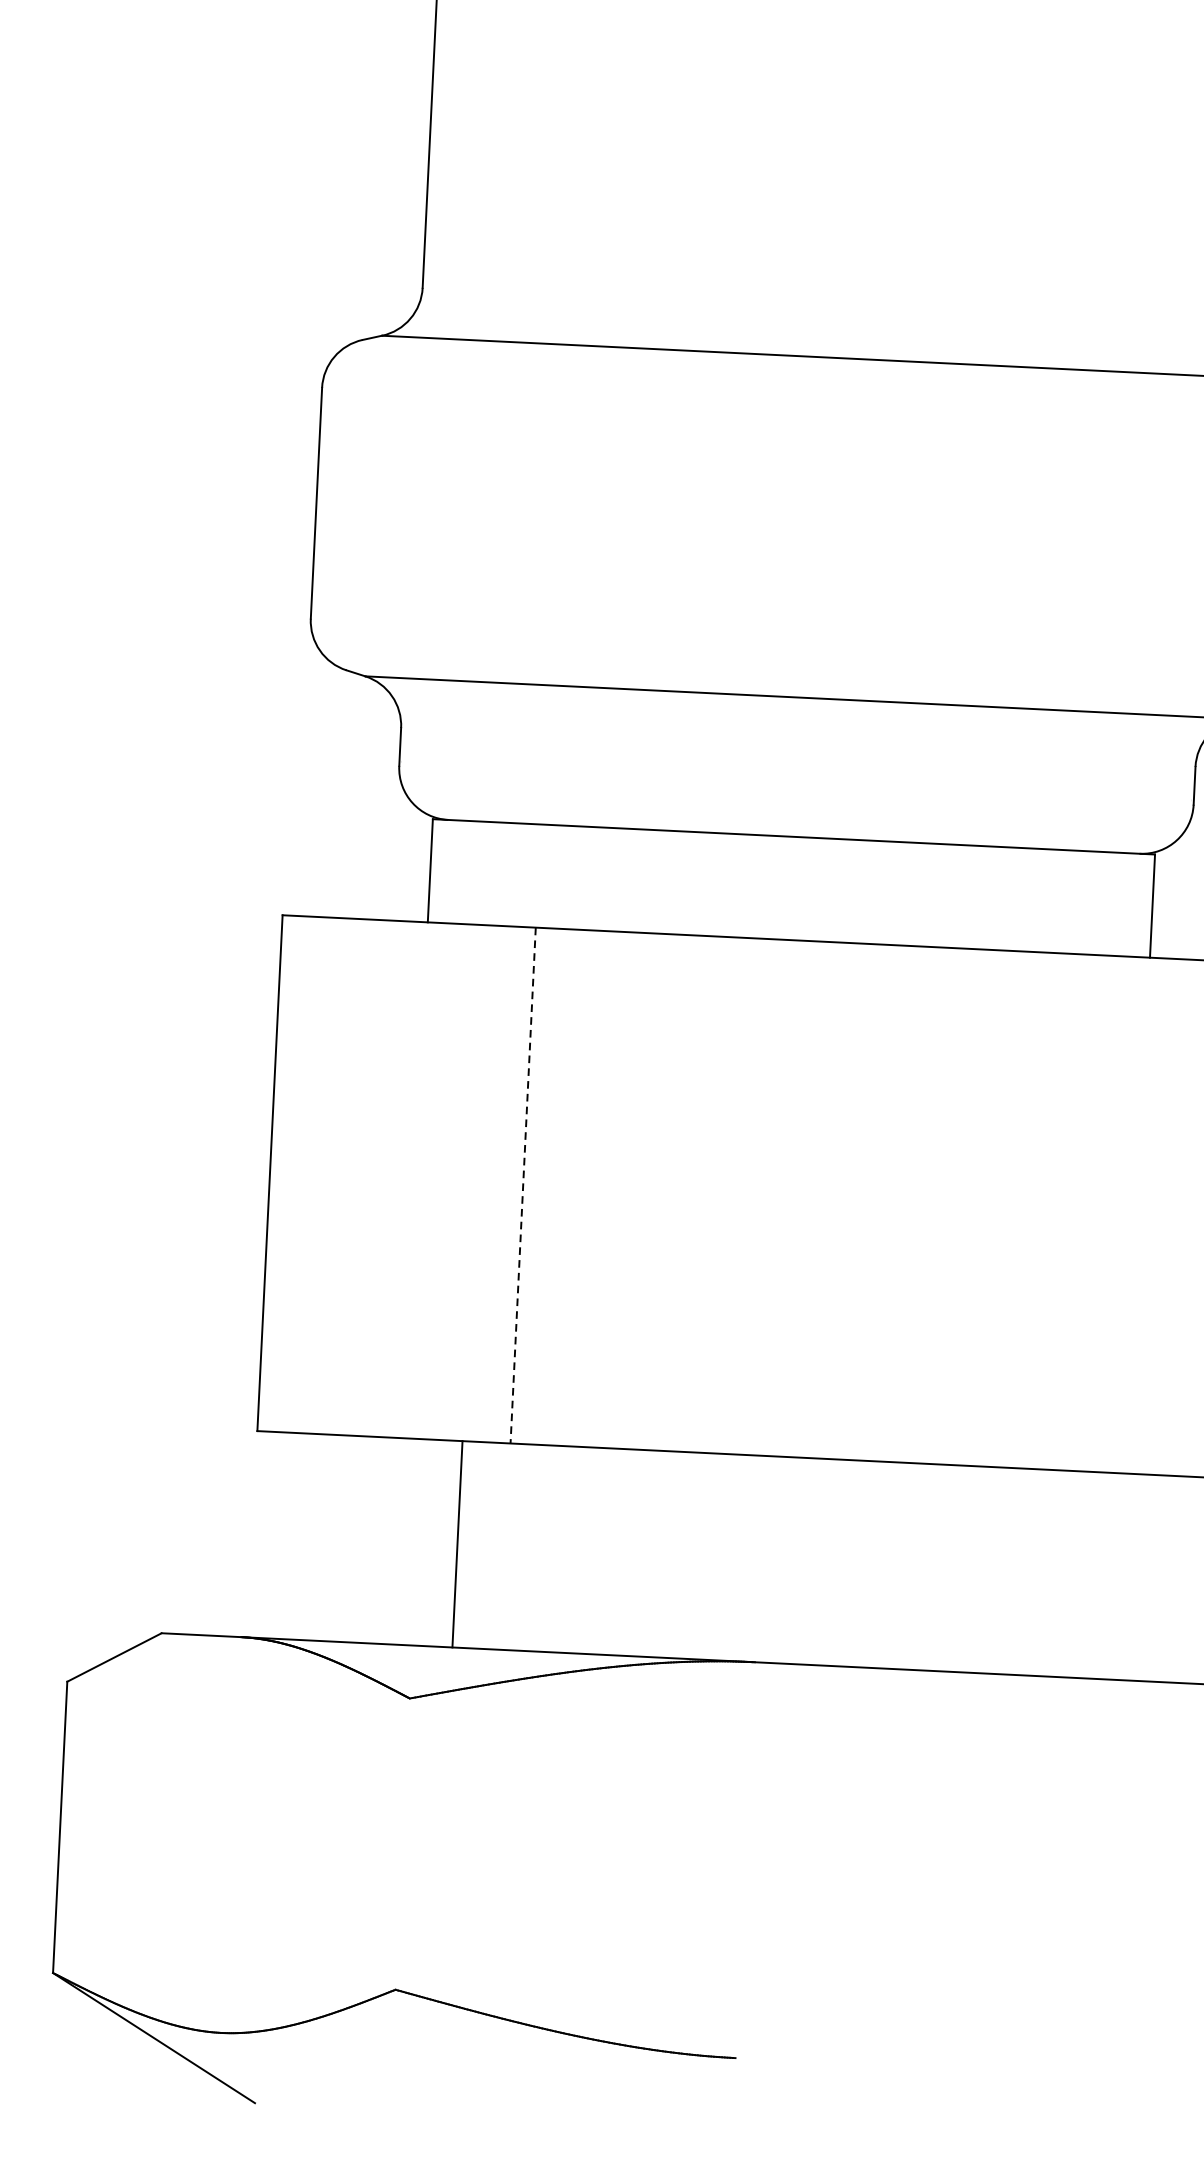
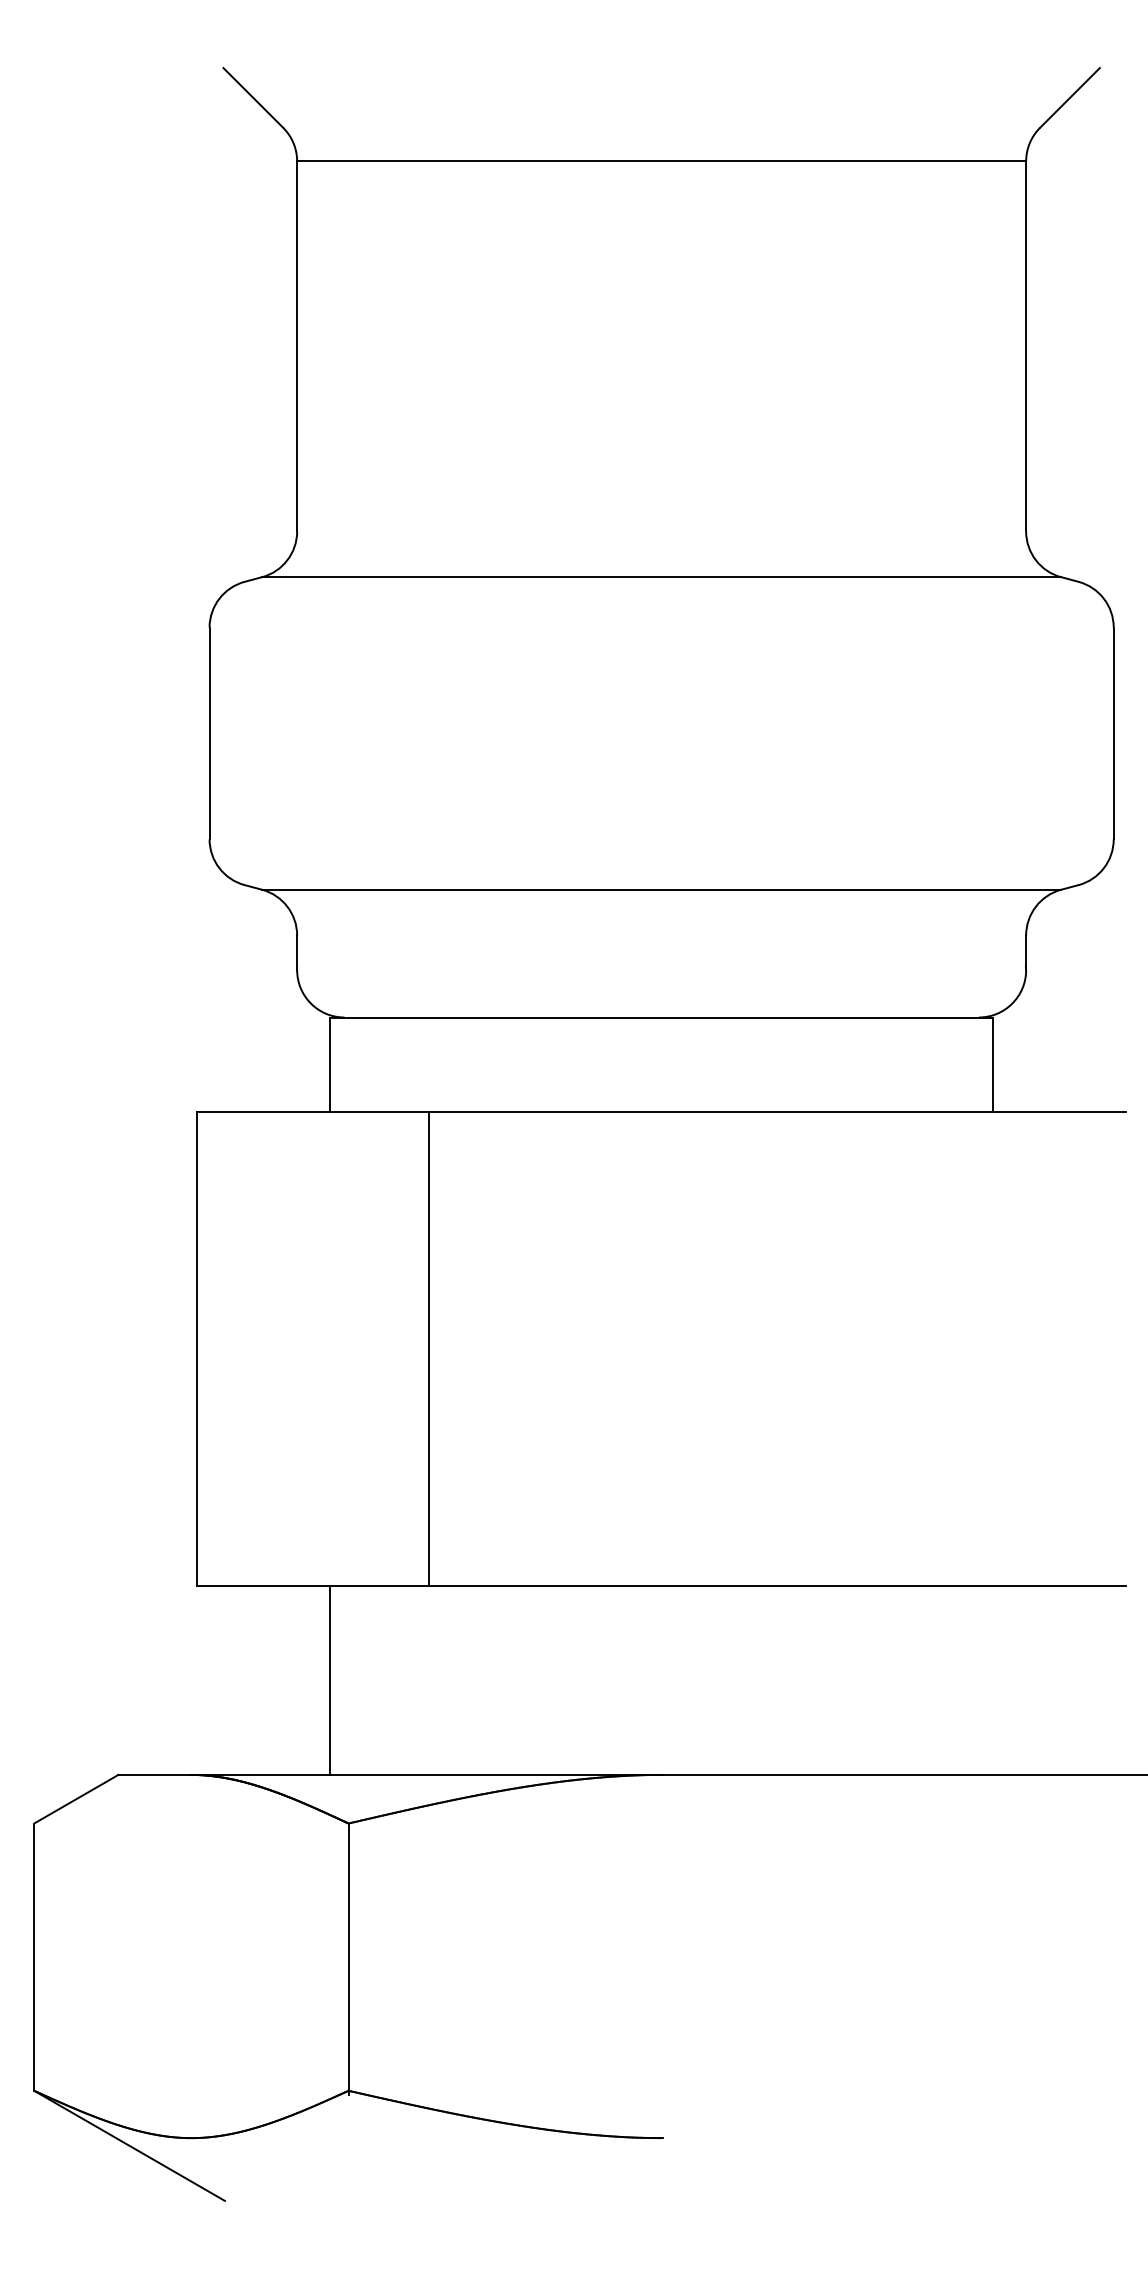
line: (523, 1185) -> (429, 1348), dashed -> solid
line: (457, 1543) -> (330, 1679), moved
line: (402, 1845) -> (348, 1958), added

